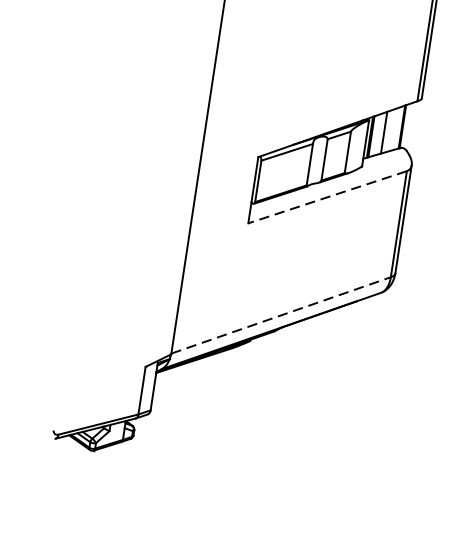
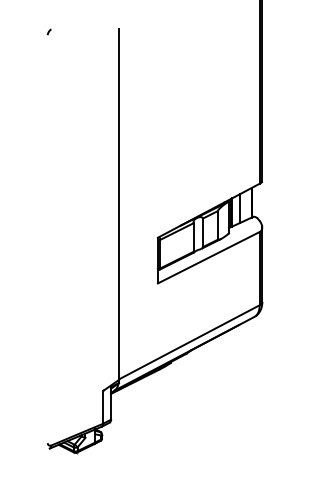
line: (327, 196) -> (208, 257), dashed -> solid
line: (281, 315) -> (189, 342), dashed -> solid

